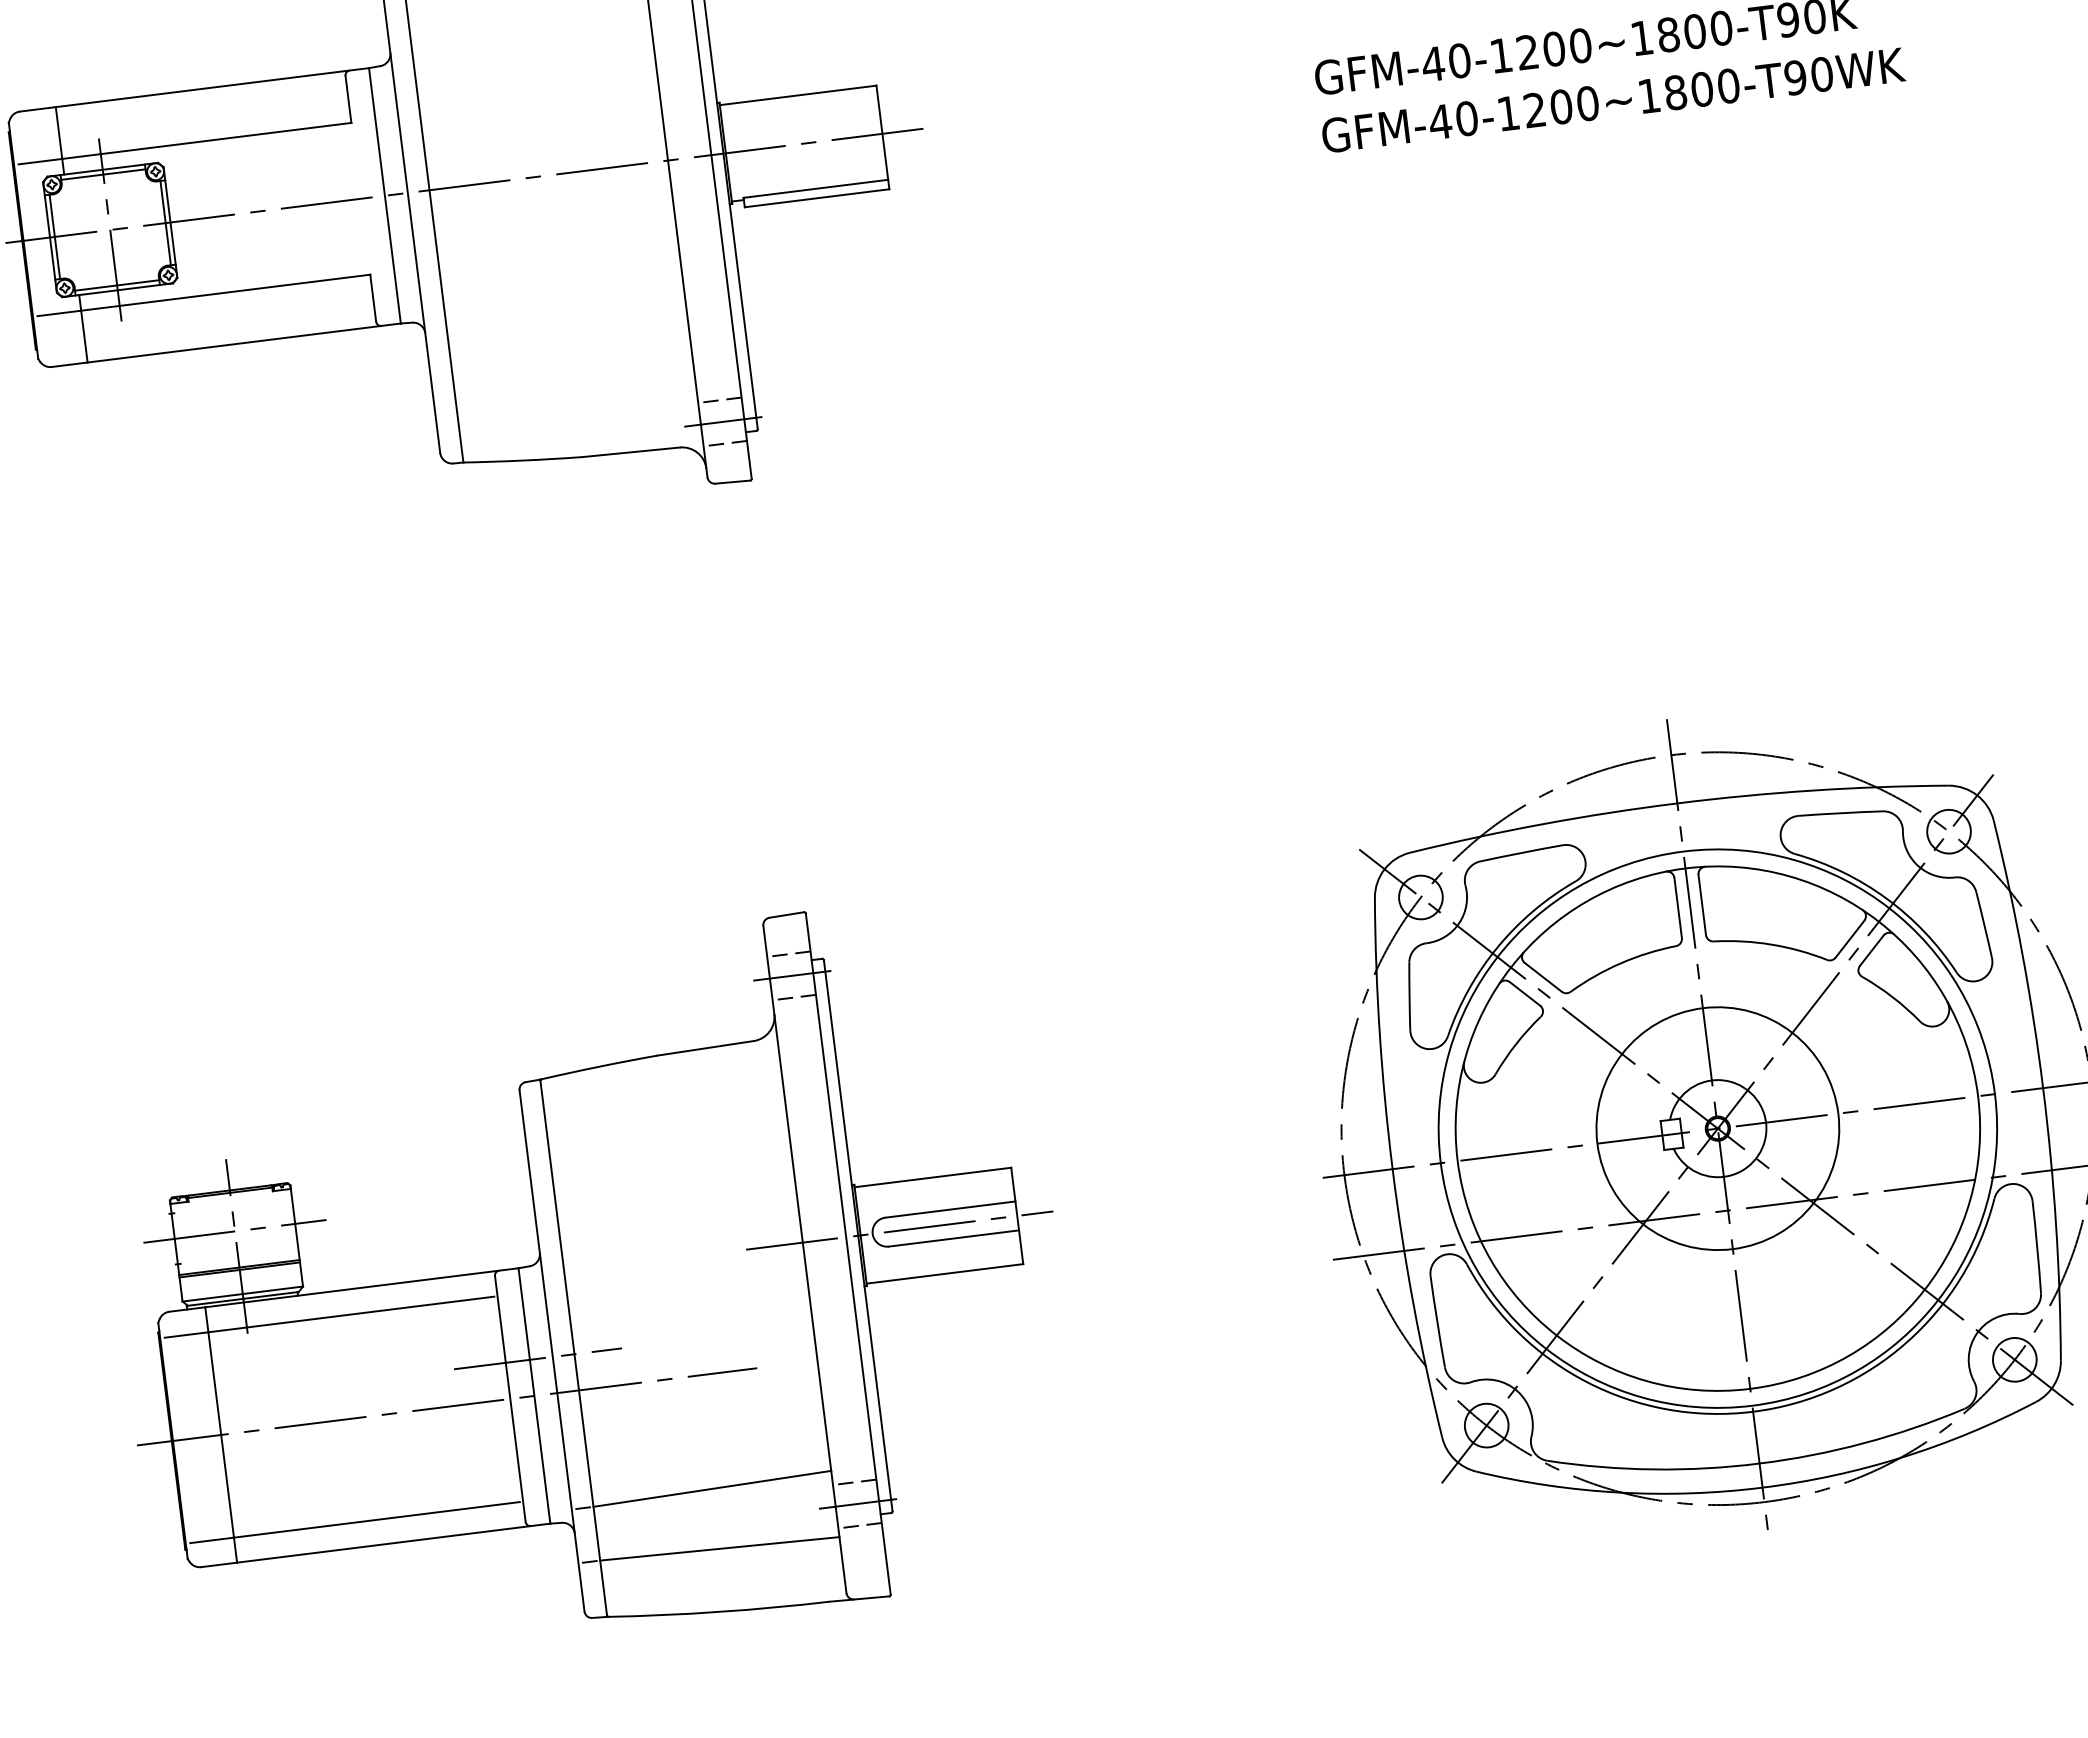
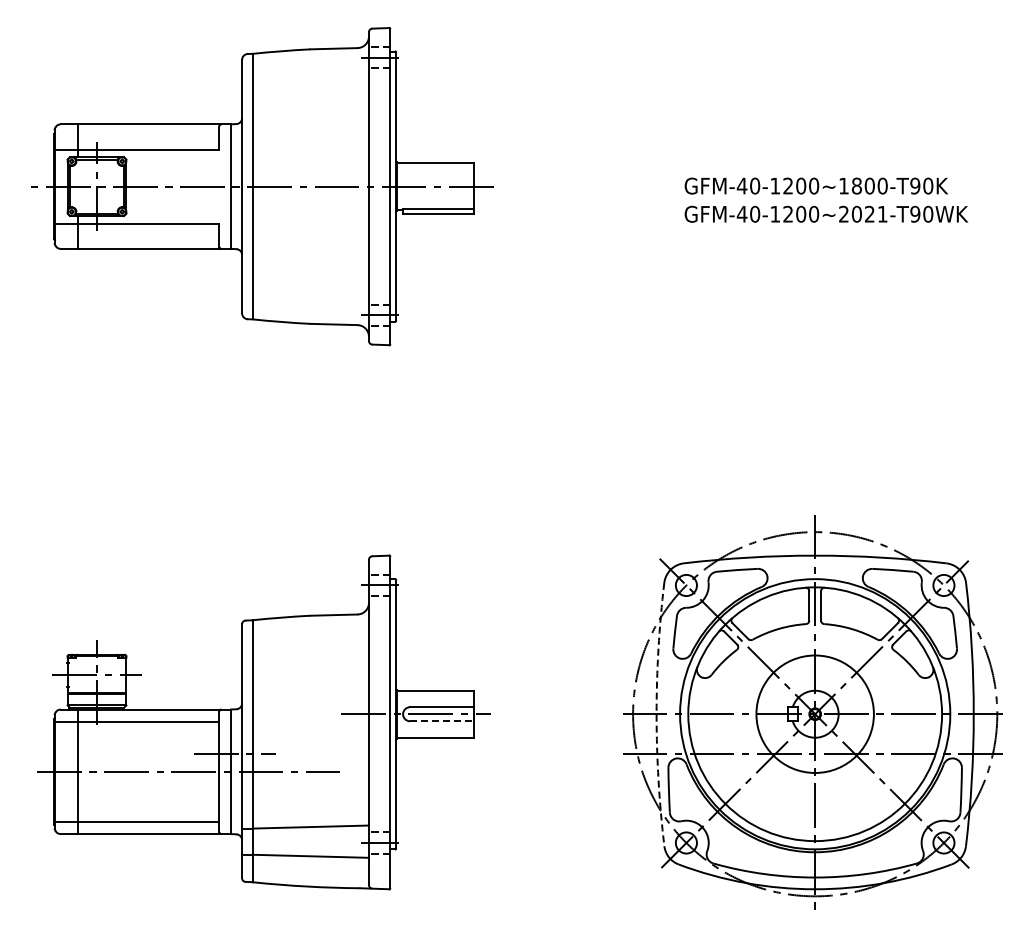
text: (1689, 89) -> (863, 213), GFM-40-1200~1800-T90WK -> GFM-40-1200~2021-T90WK
arc: (1392, 1169) -> (656, 714), solid -> dashed
line: (953, 1239) -> (441, 721), solid -> dashed

